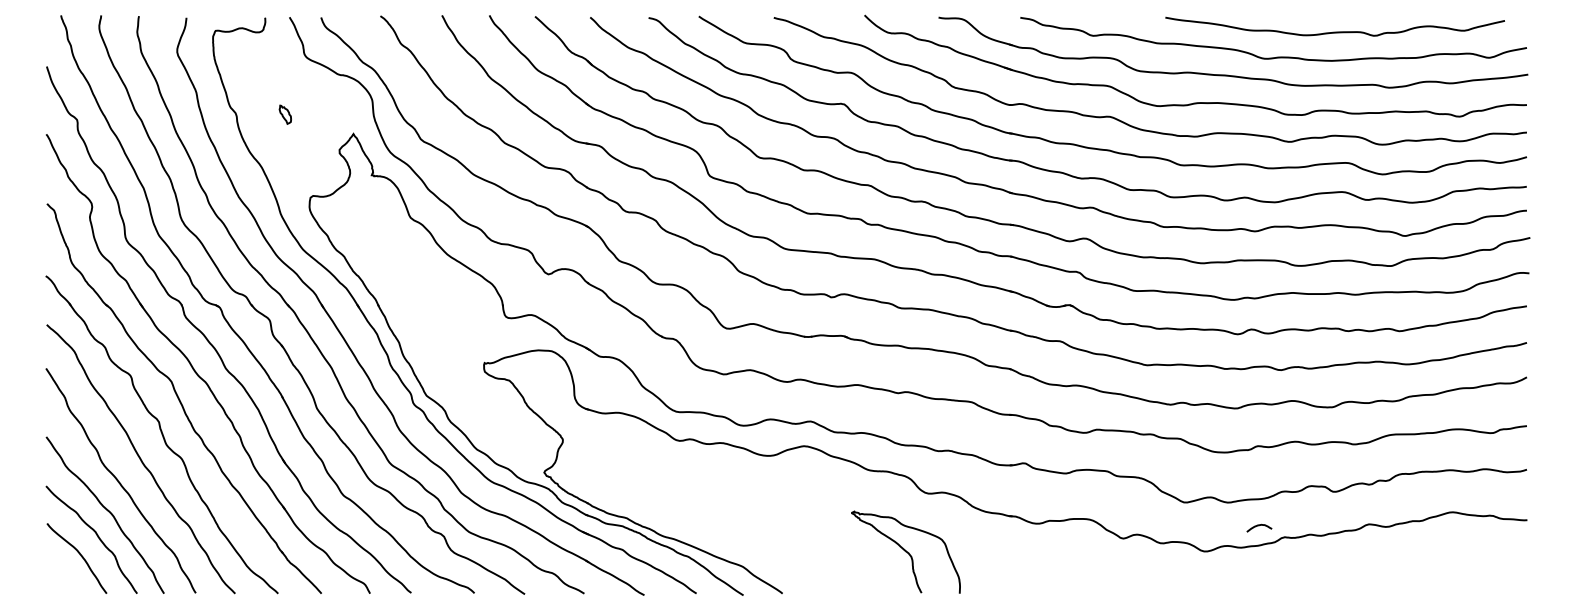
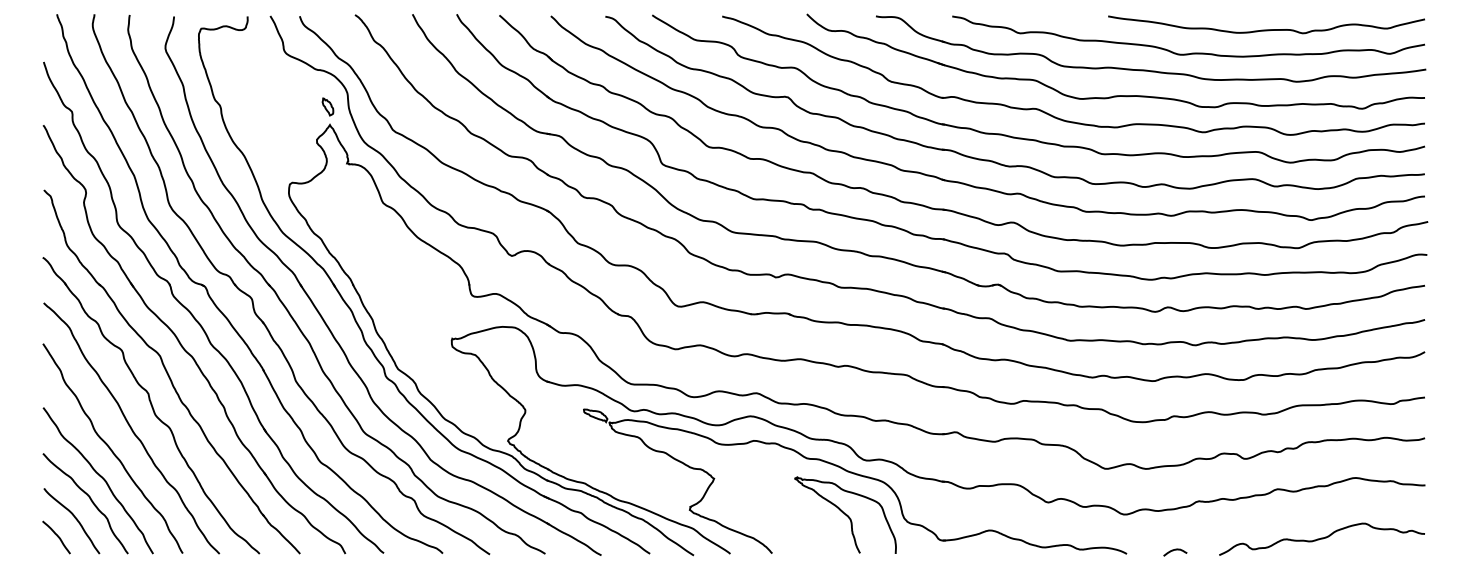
curve: (1334, 31) -> (1265, 29), moved
part: (284, 114) -> (327, 106), moved
part: (917, 509) -> (856, 475), added
curve: (1259, 526) -> (1175, 550), moved
curve: (60, 574) -> (56, 536), added
curve: (1416, 577) -> (1321, 538), added

